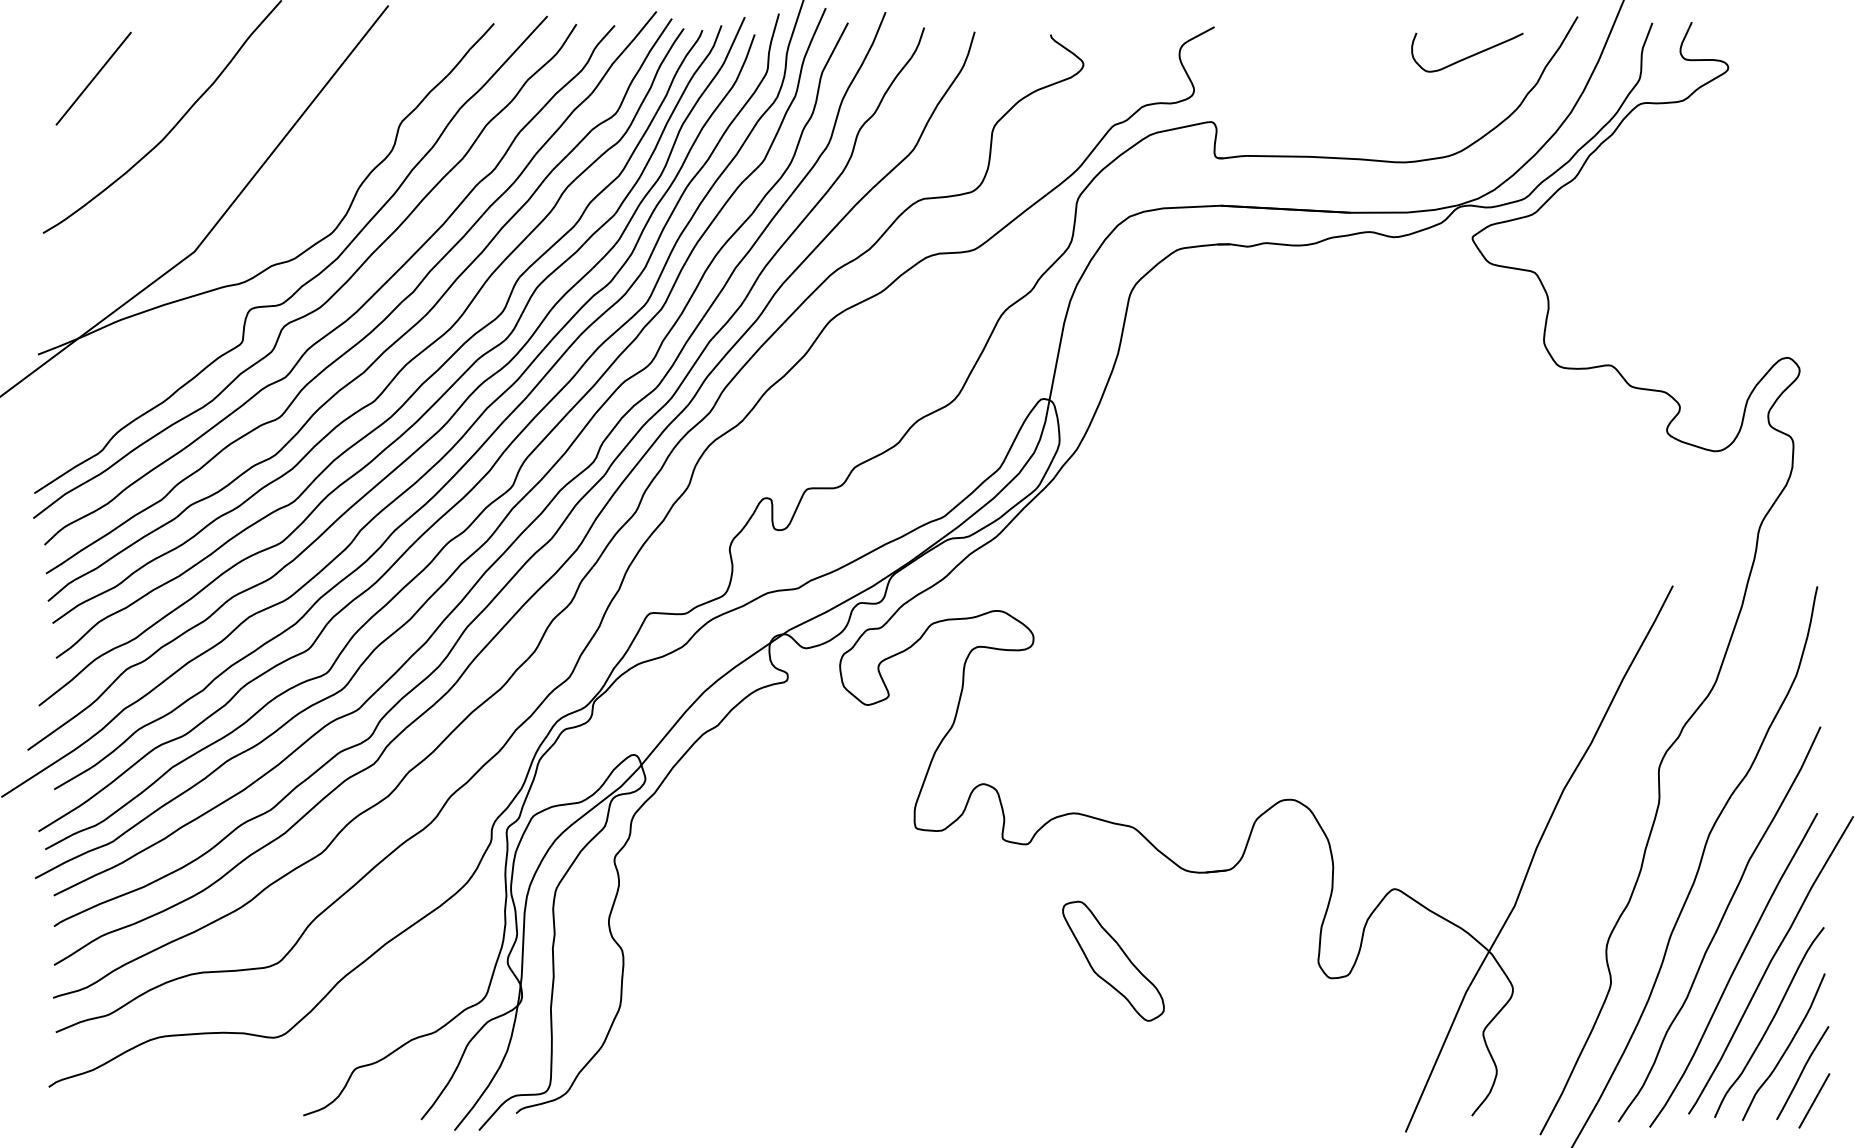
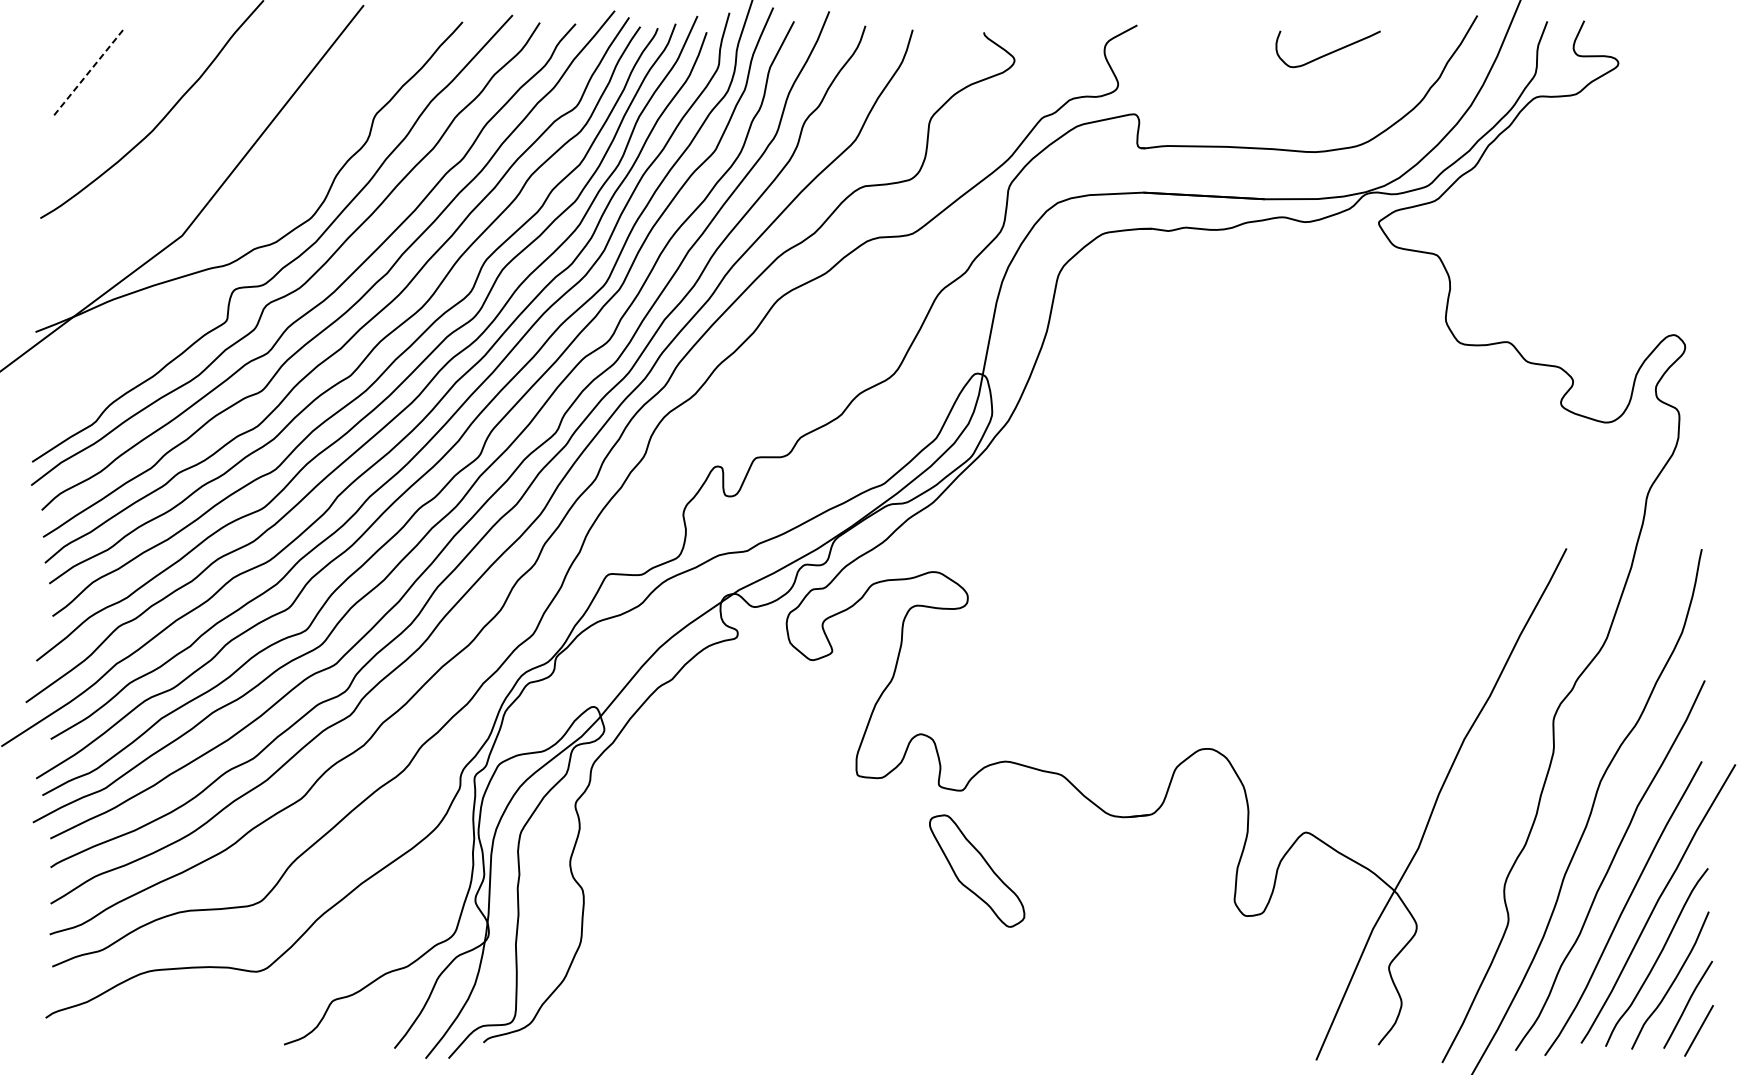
curve: (1467, 56) -> (1328, 52), moved
line: (93, 78) -> (87, 73), solid -> dashed
part: (1113, 960) -> (977, 870), moved

